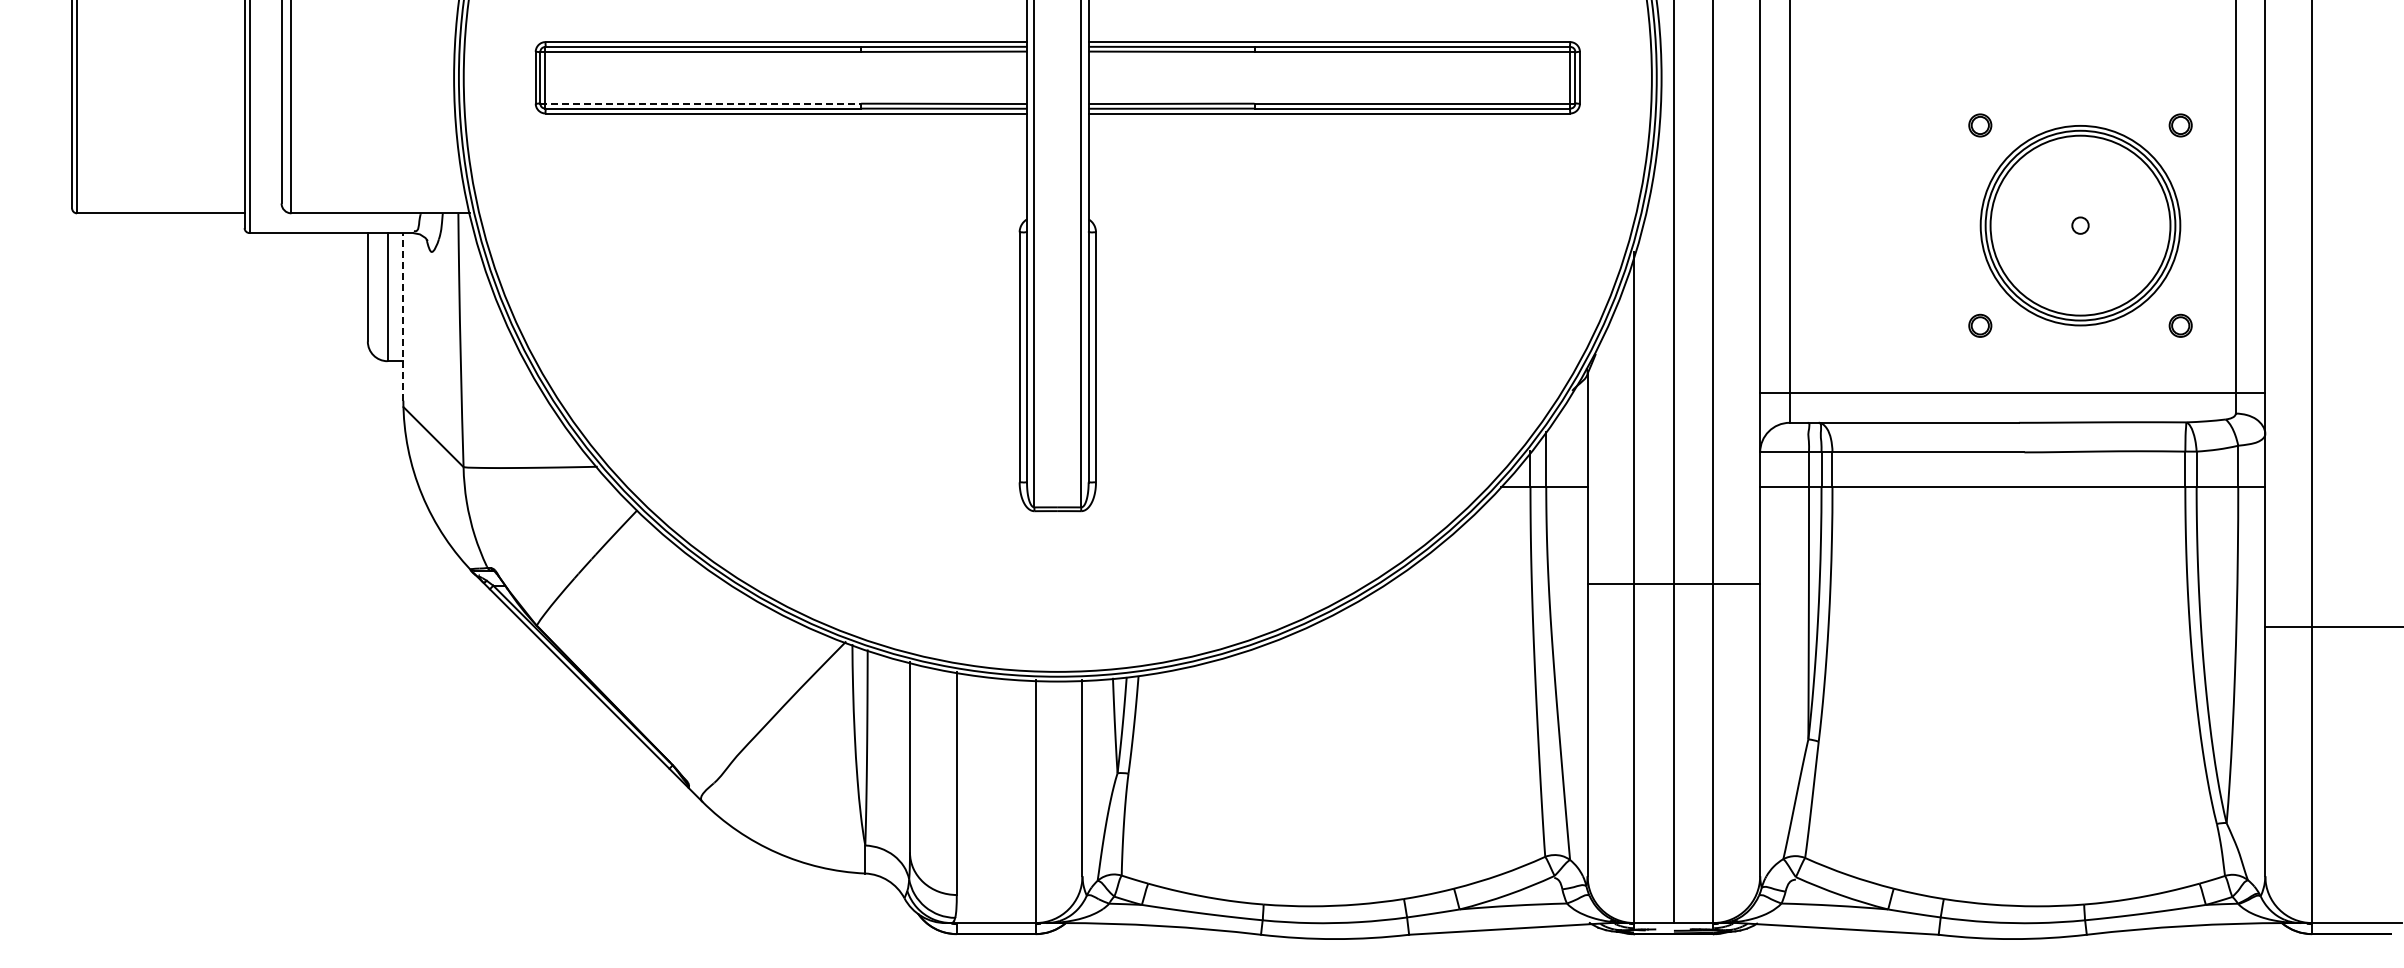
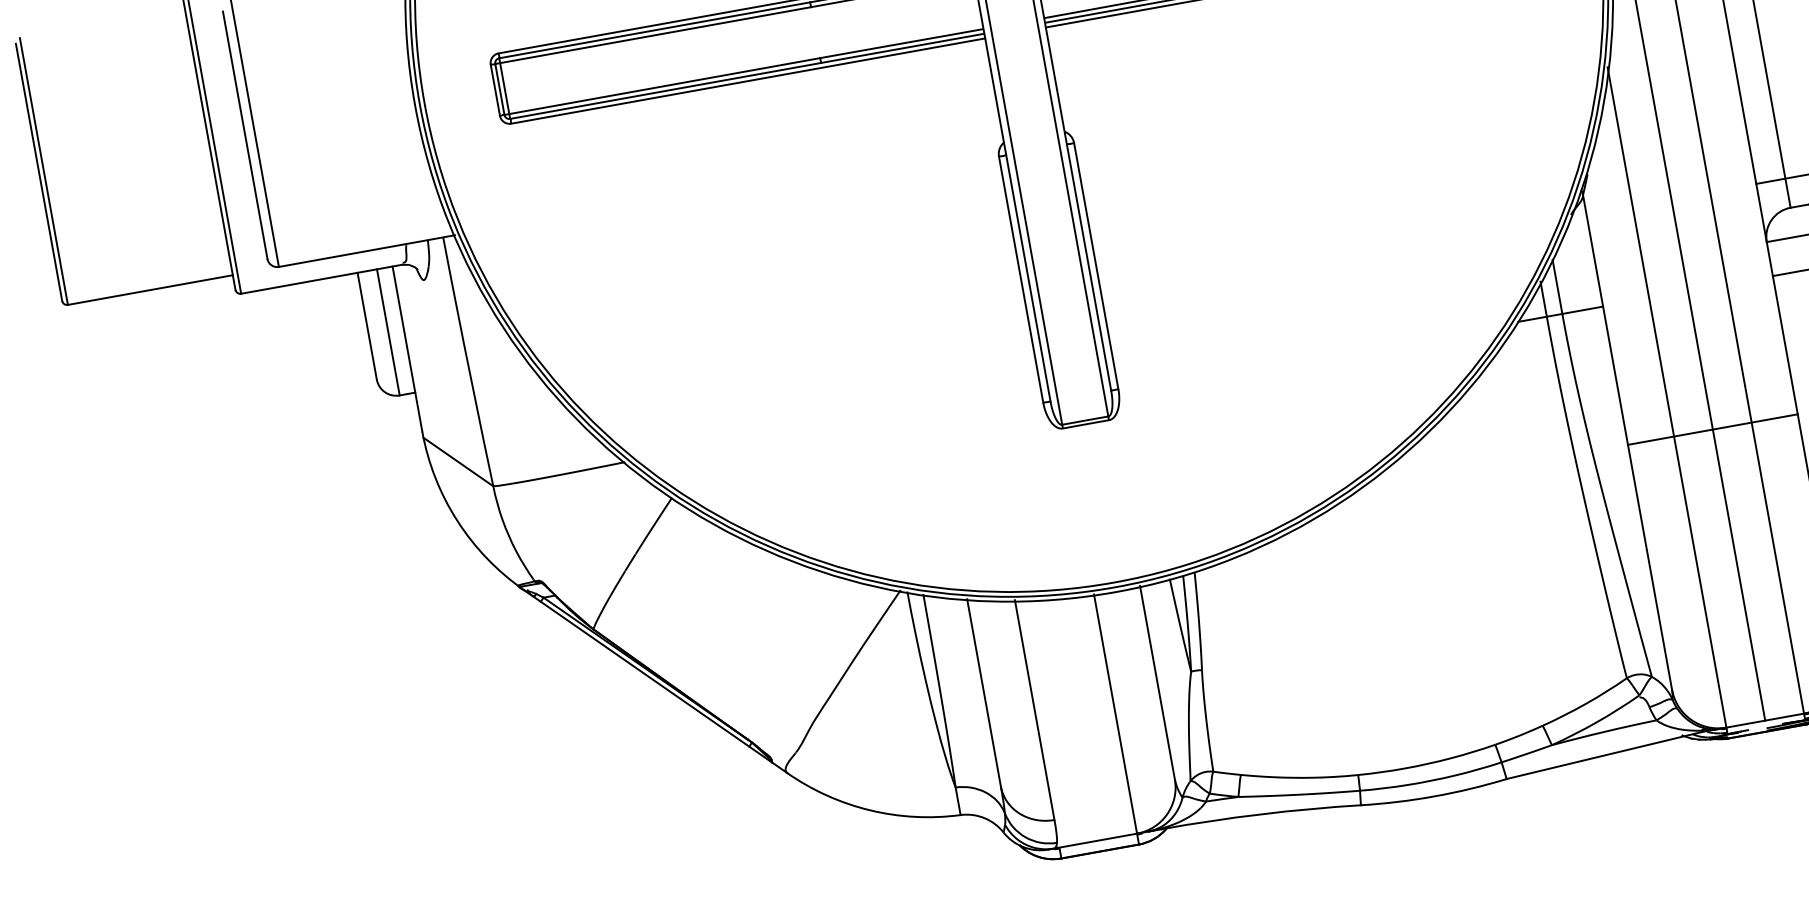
line: (701, 103) -> (663, 86), dashed -> solid
line: (403, 316) -> (407, 348), dashed -> solid
line: (1673, 584) -> (1712, 429), moved

